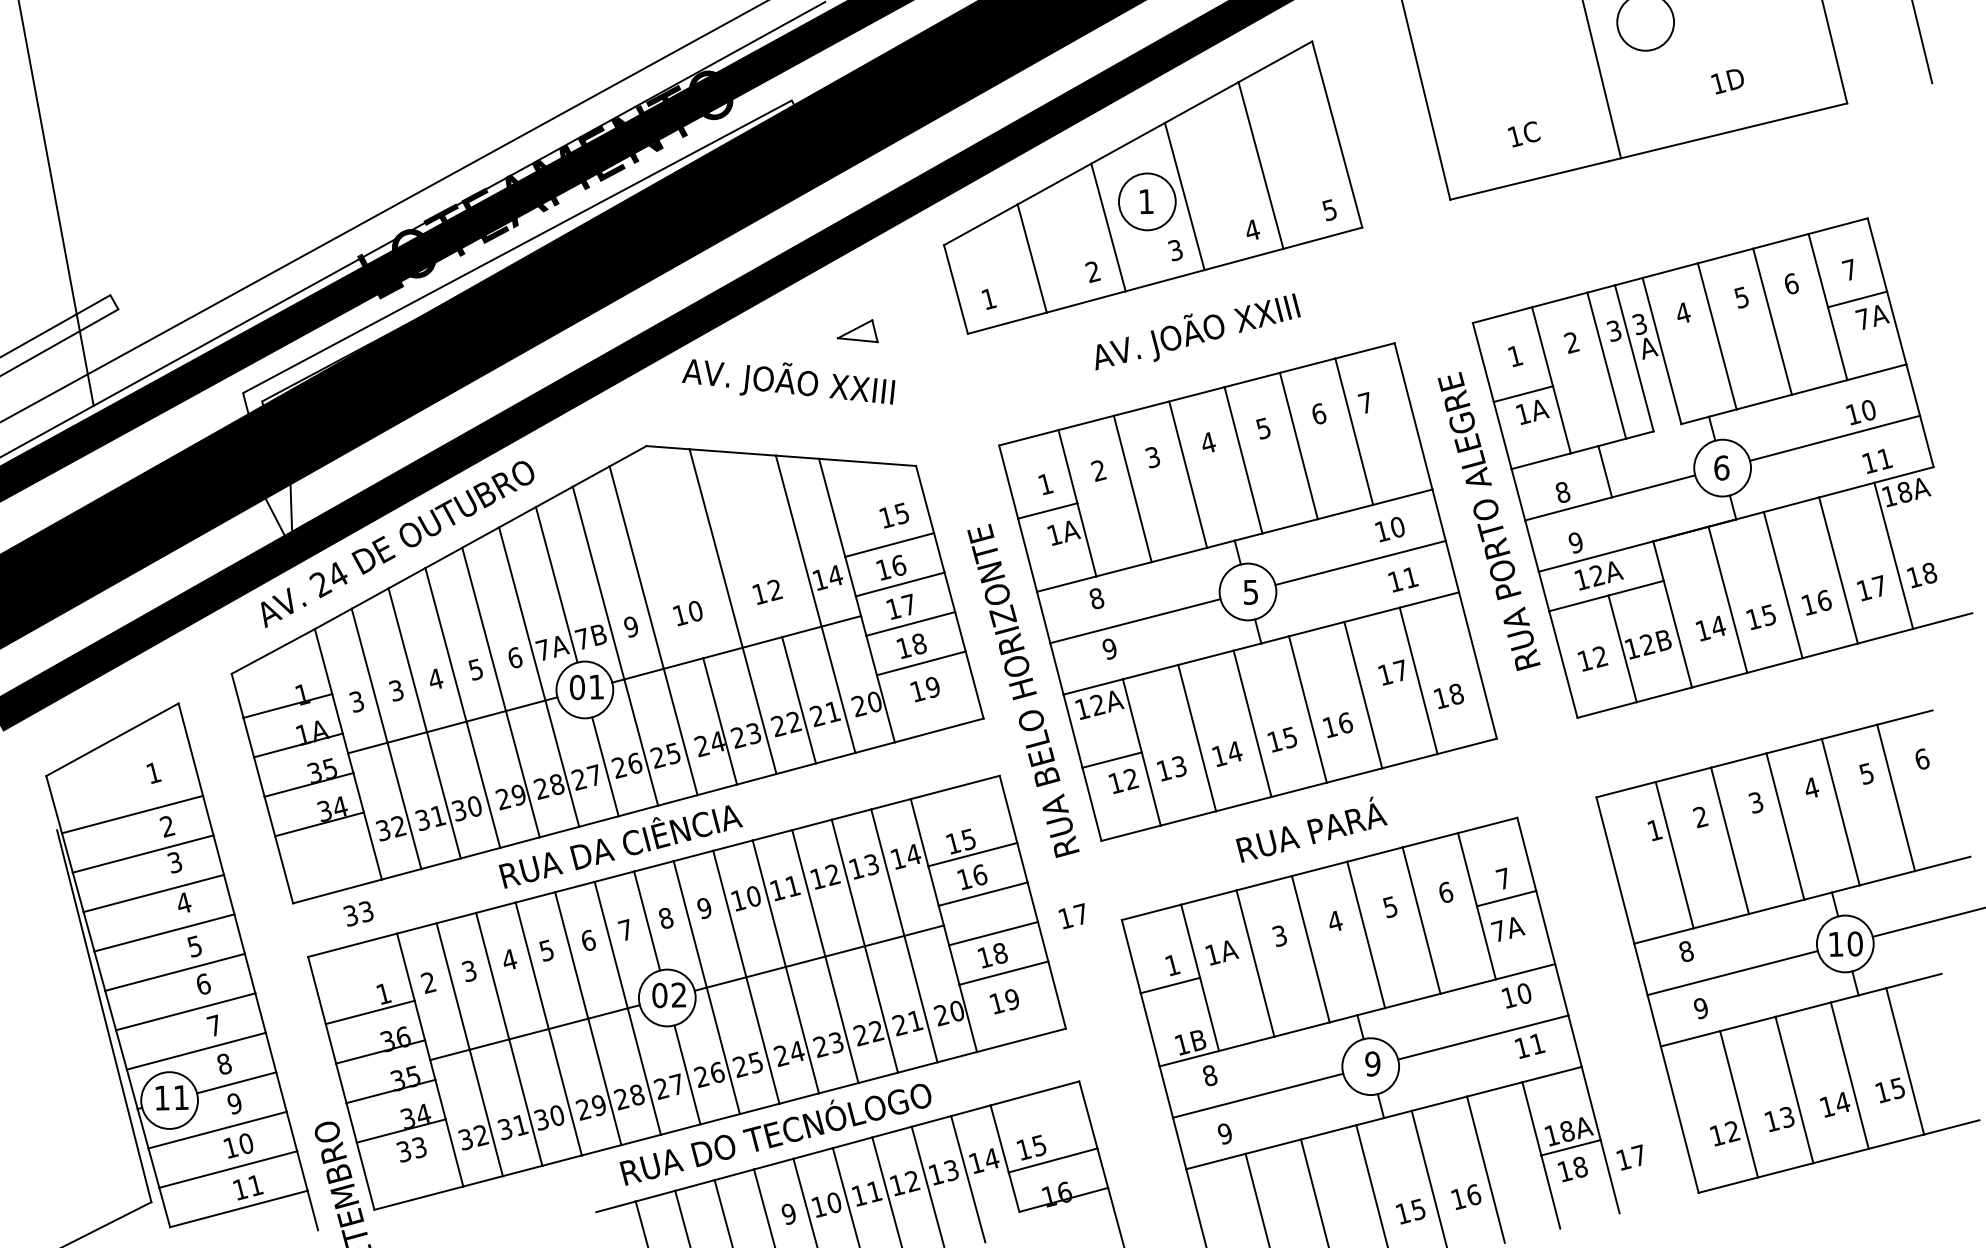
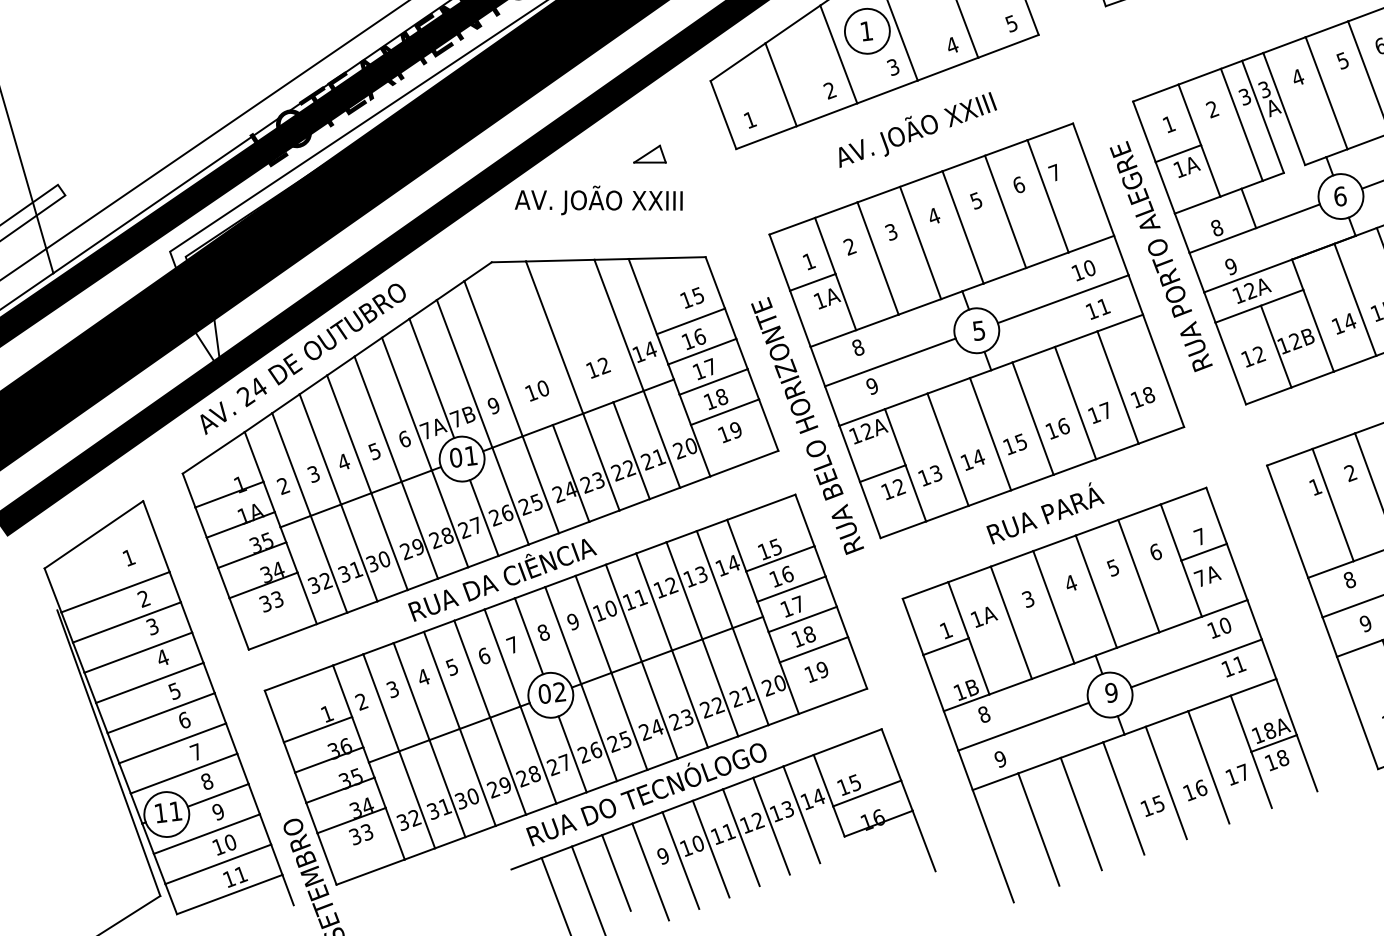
text: (1391, 672) -> (1098, 412), moved
text: (356, 701) -> (283, 485), 3 -> 2
text: (358, 913) -> (271, 601), moved
text: (1071, 916) -> (791, 606), moved
text: (1629, 1157) -> (1236, 774), moved

